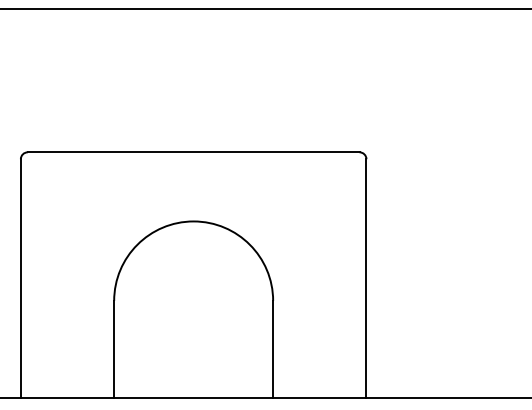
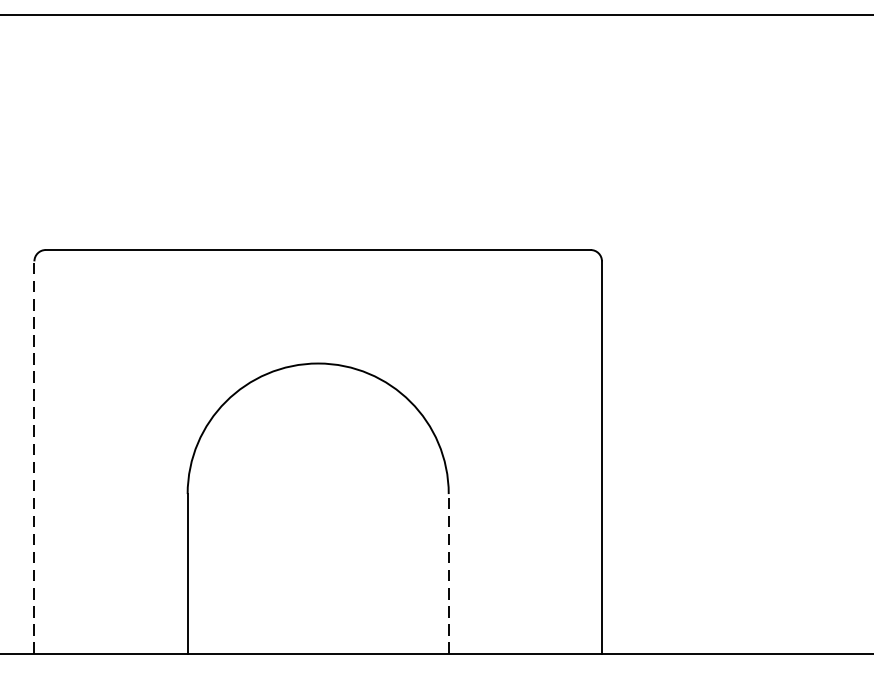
line: (20, 278) -> (33, 457), solid -> dashed
line: (273, 349) -> (449, 573), solid -> dashed

